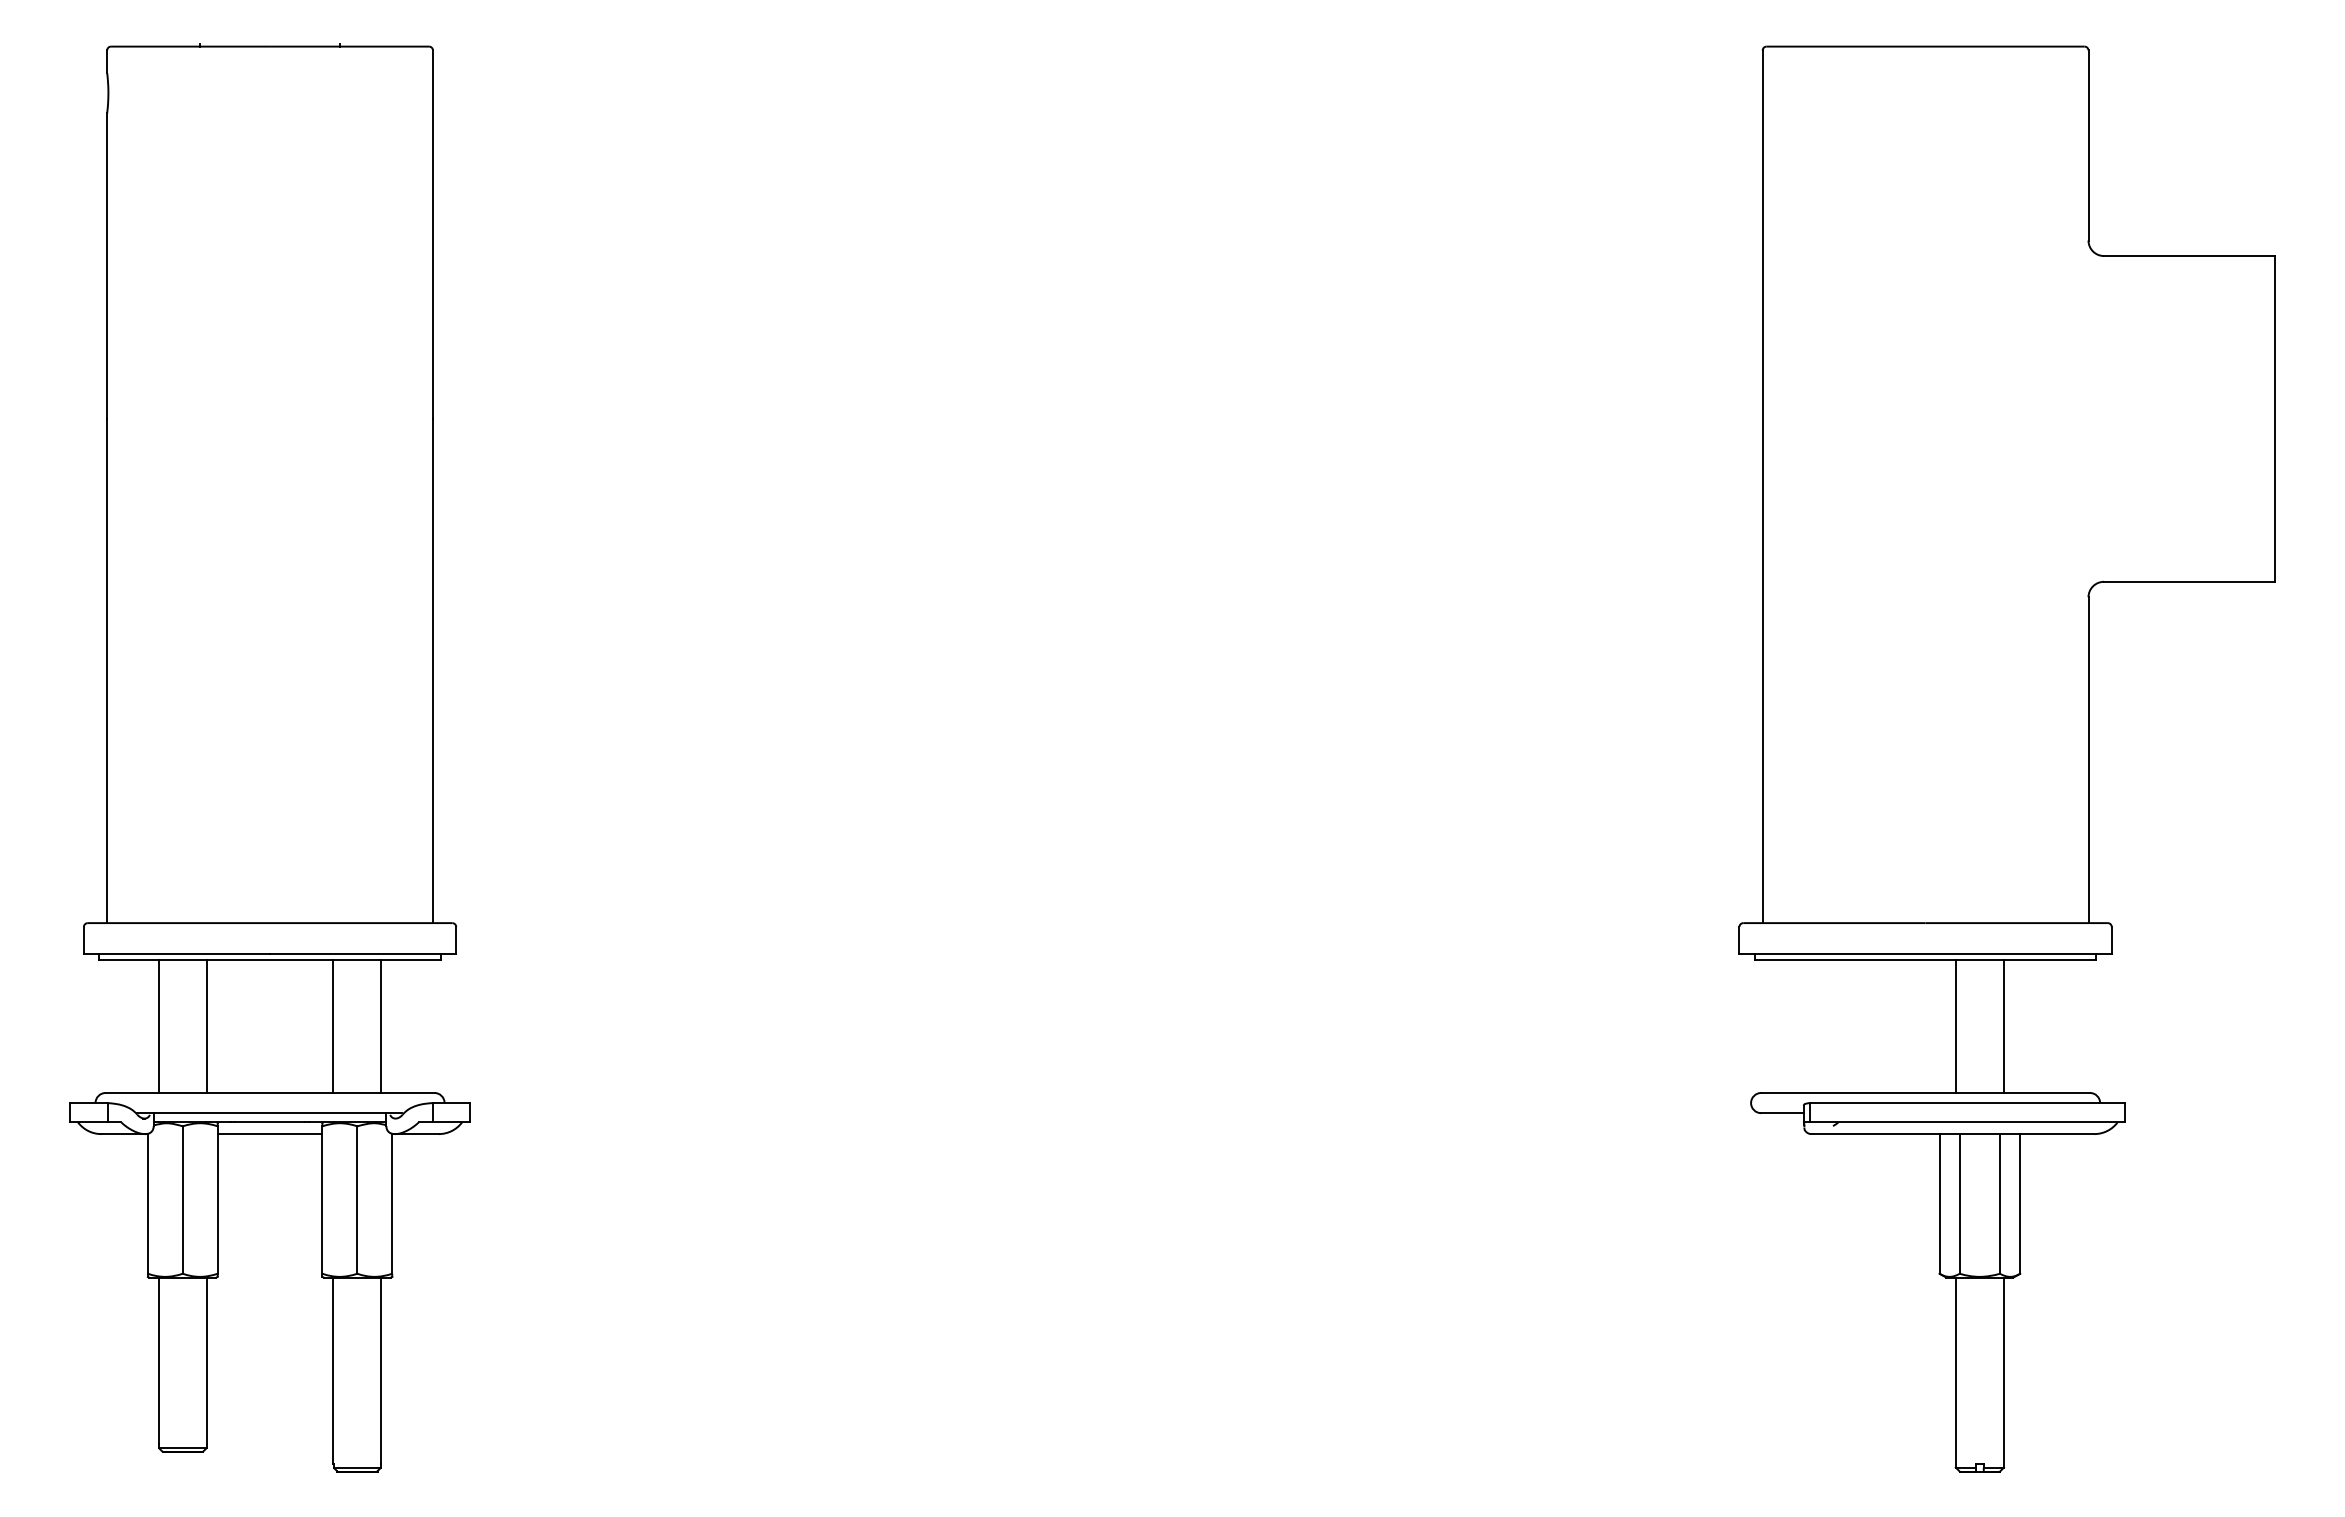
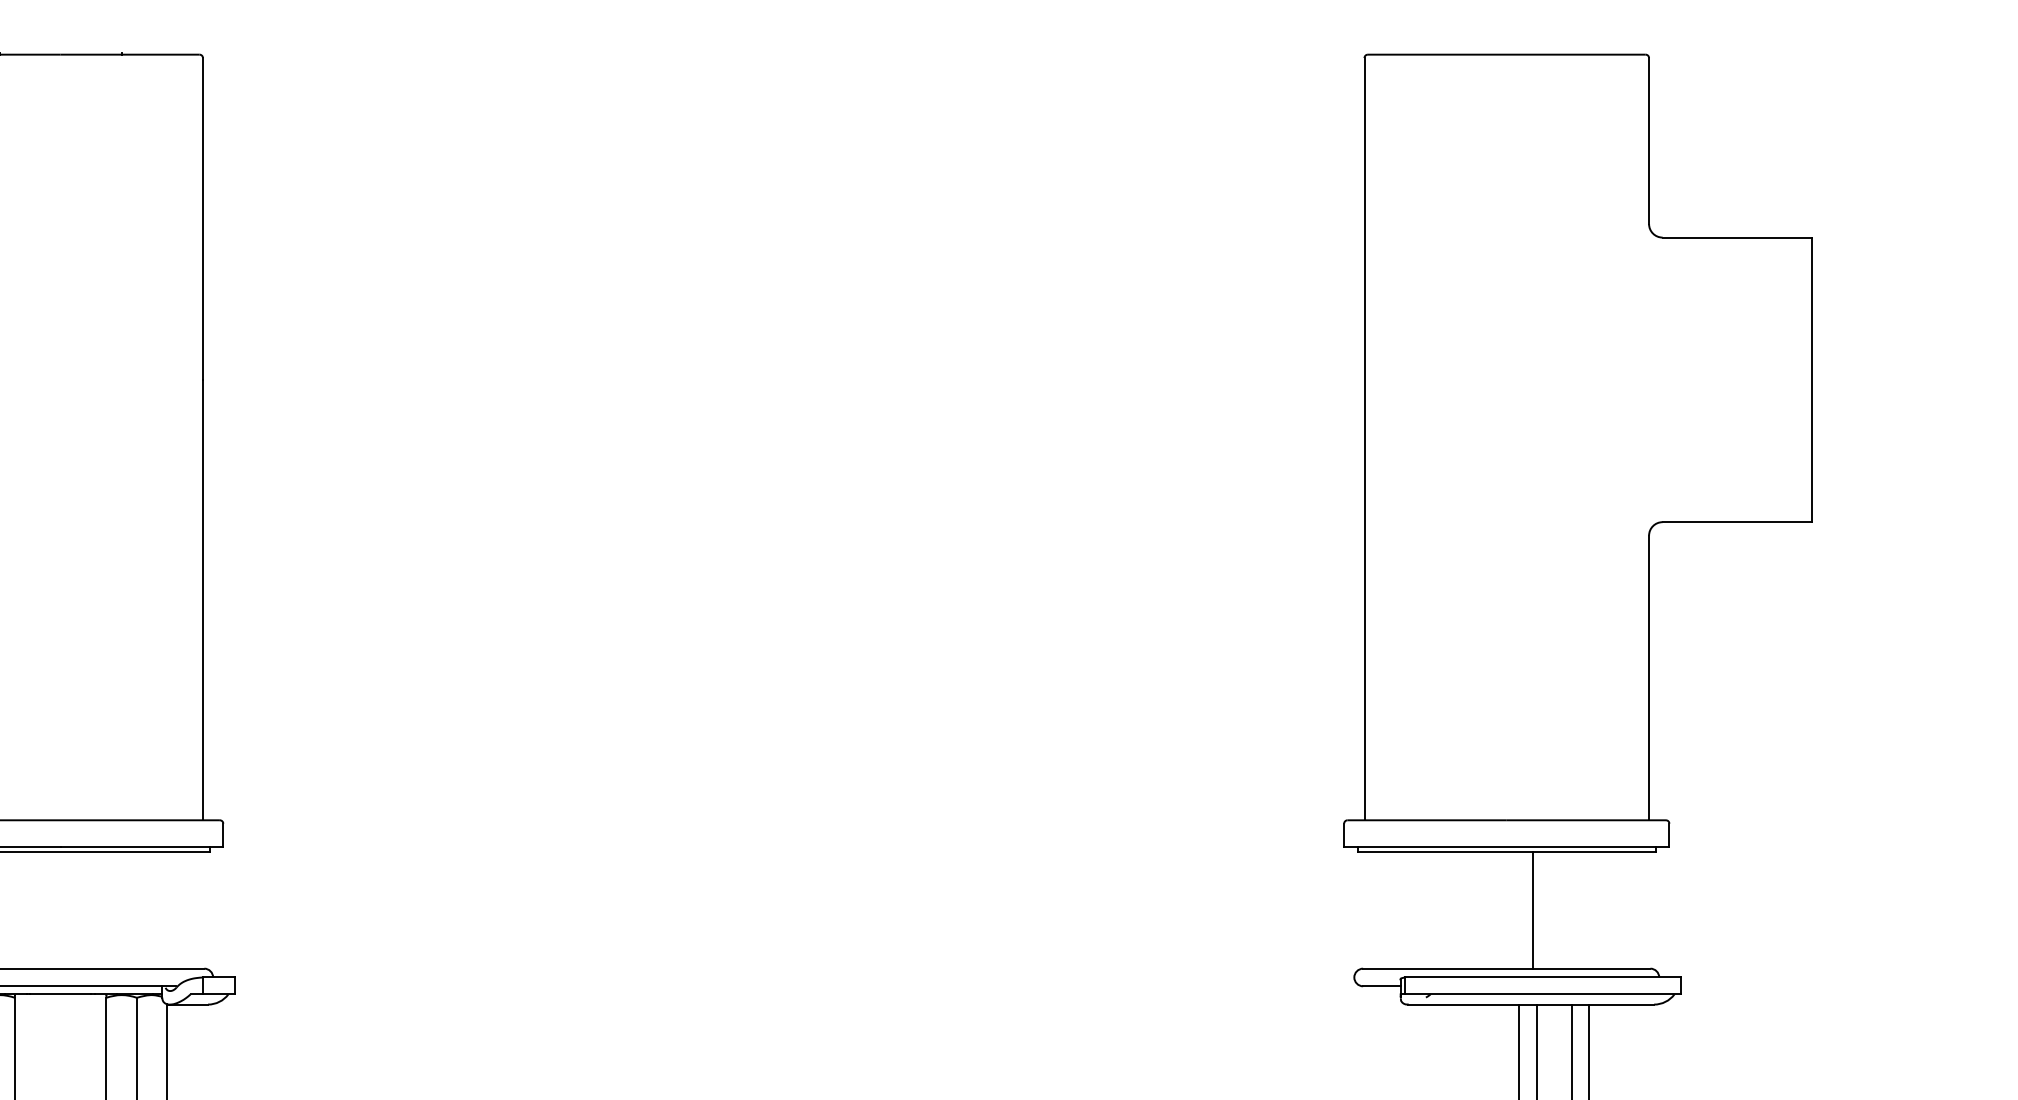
line: (206, 1025) -> (5, 909), removed
line: (333, 1025) -> (116, 909), removed
line: (381, 1025) -> (158, 909), removed
line: (2003, 1025) -> (1574, 909), removed
line: (269, 1134) -> (60, 1004), removed

